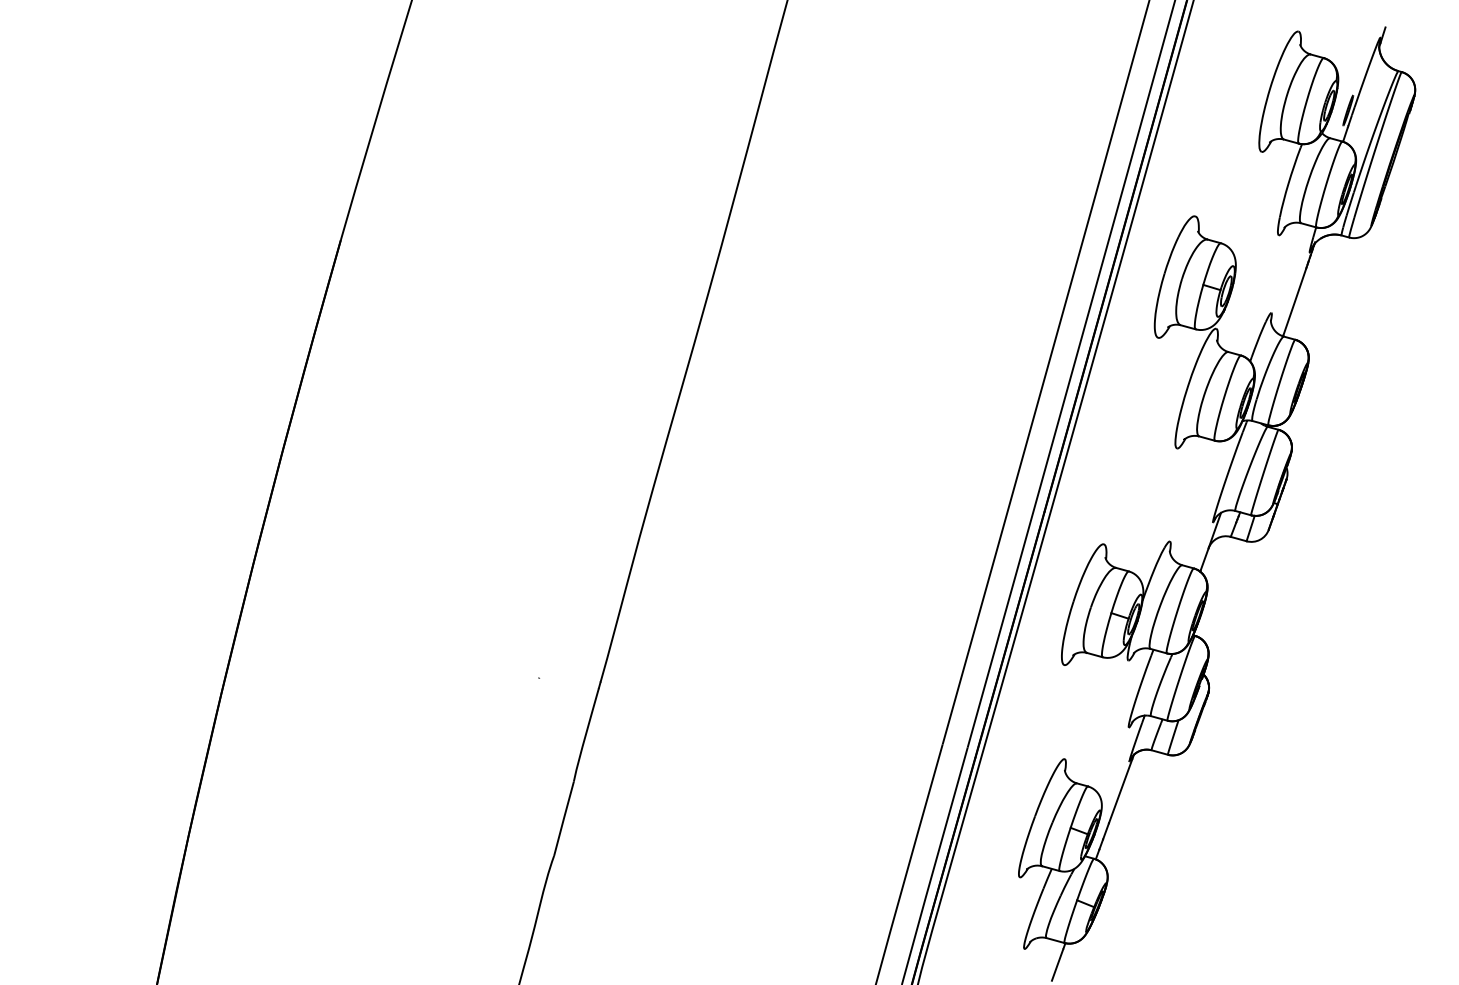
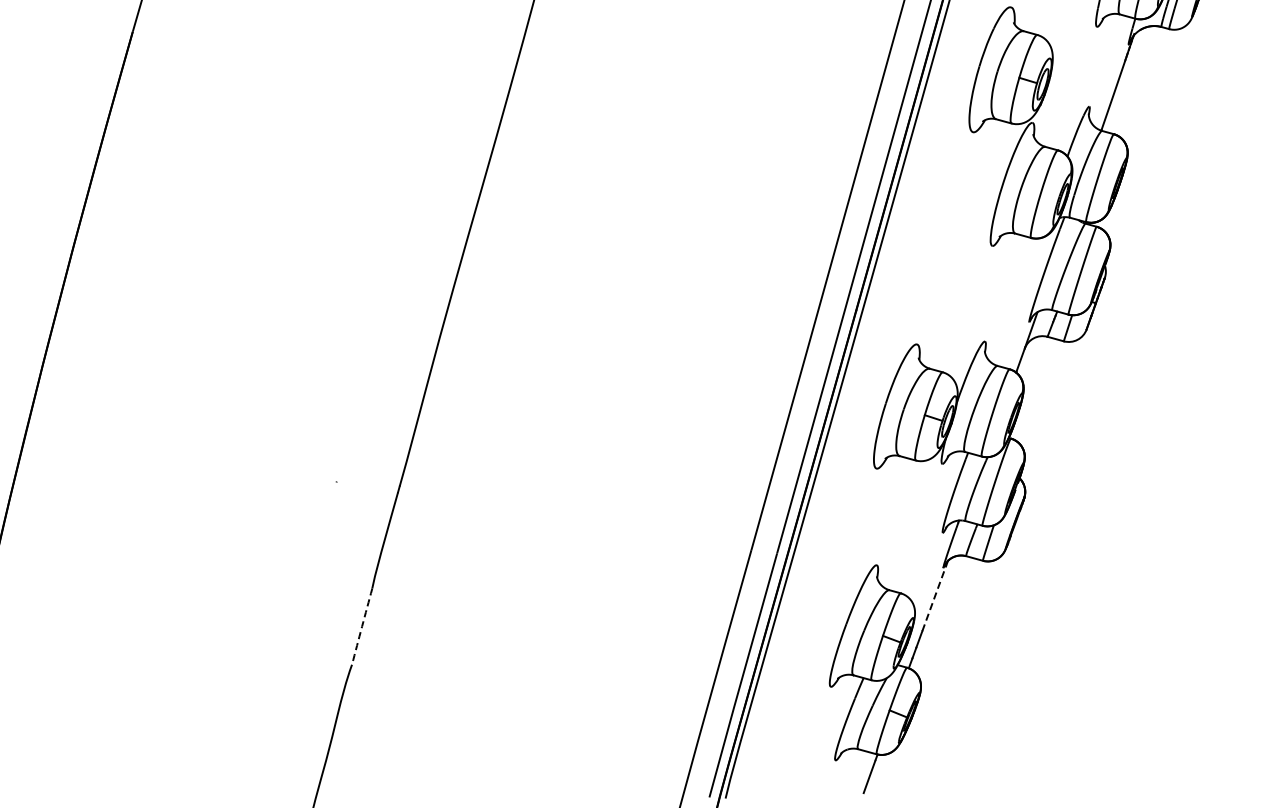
line: (1120, 790) -> (934, 597), solid -> dashed
arc: (563, 818) -> (361, 626), solid -> dashed

